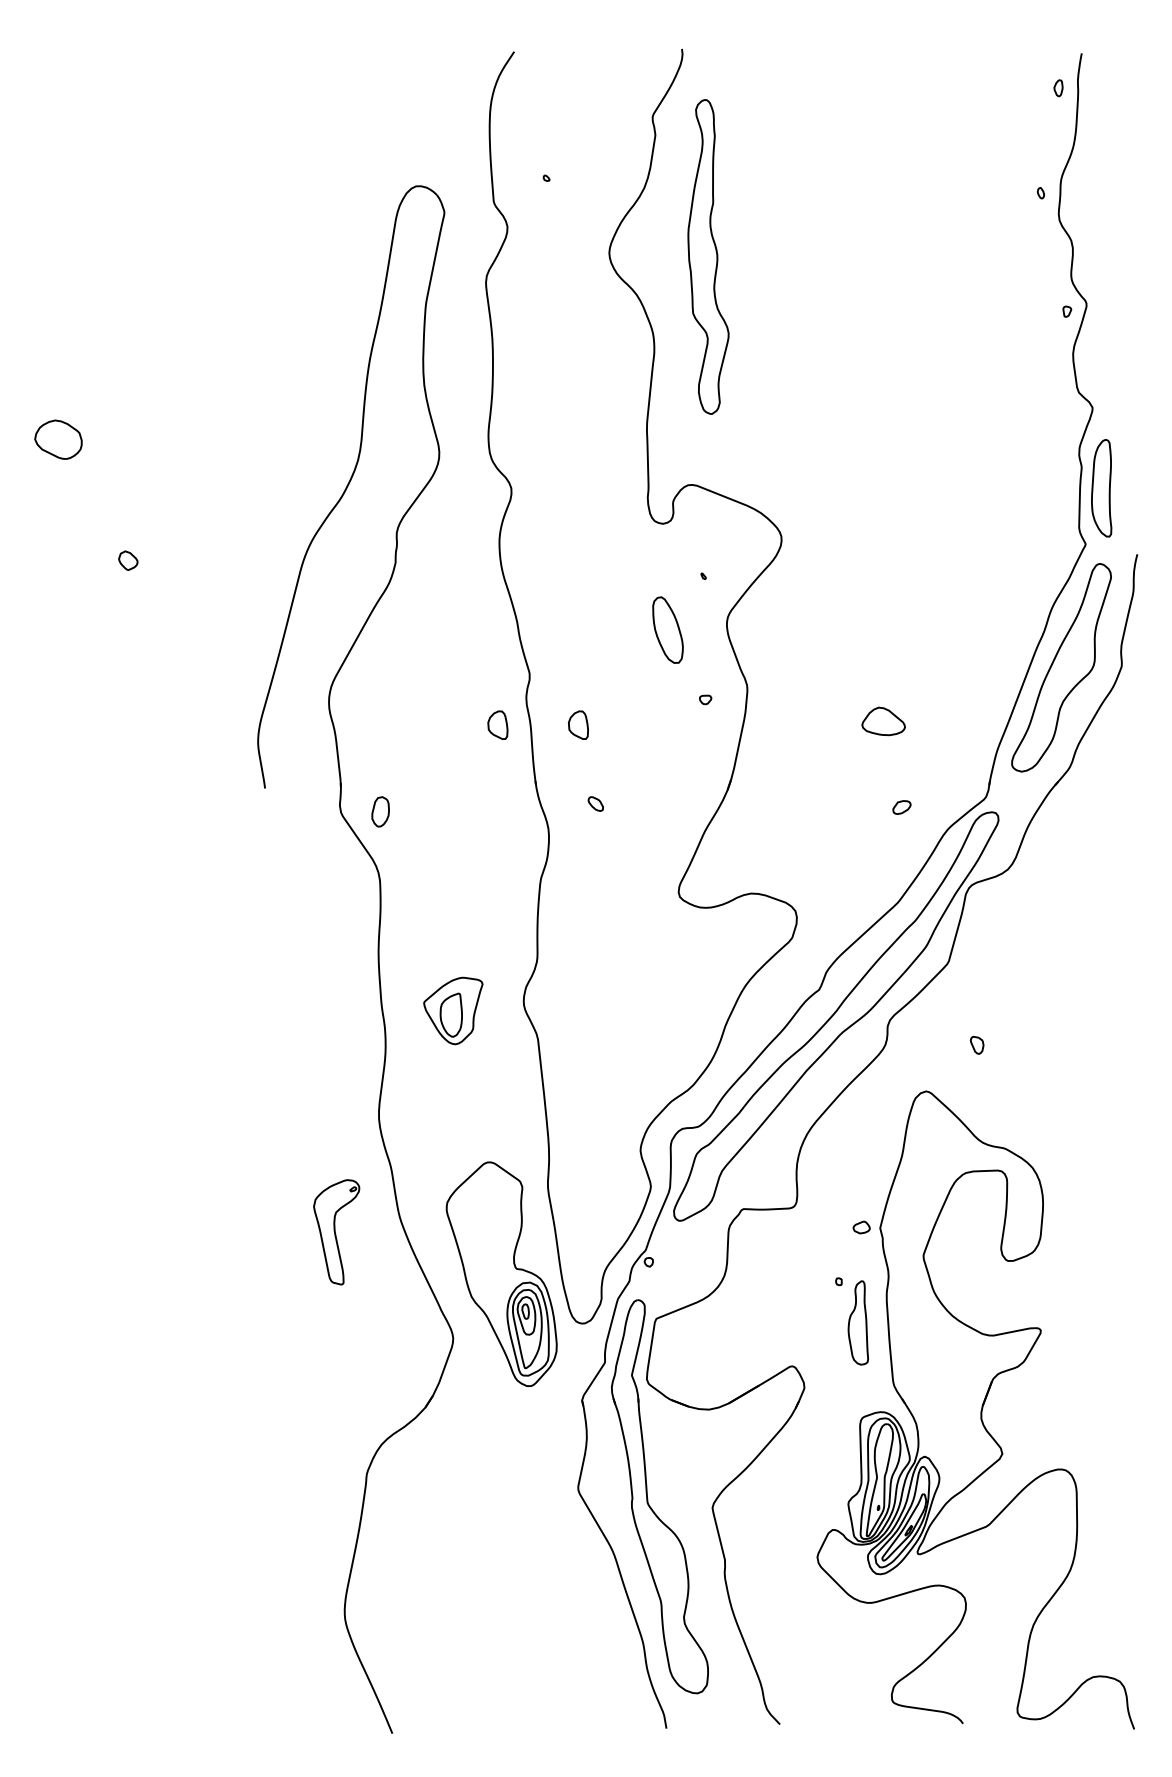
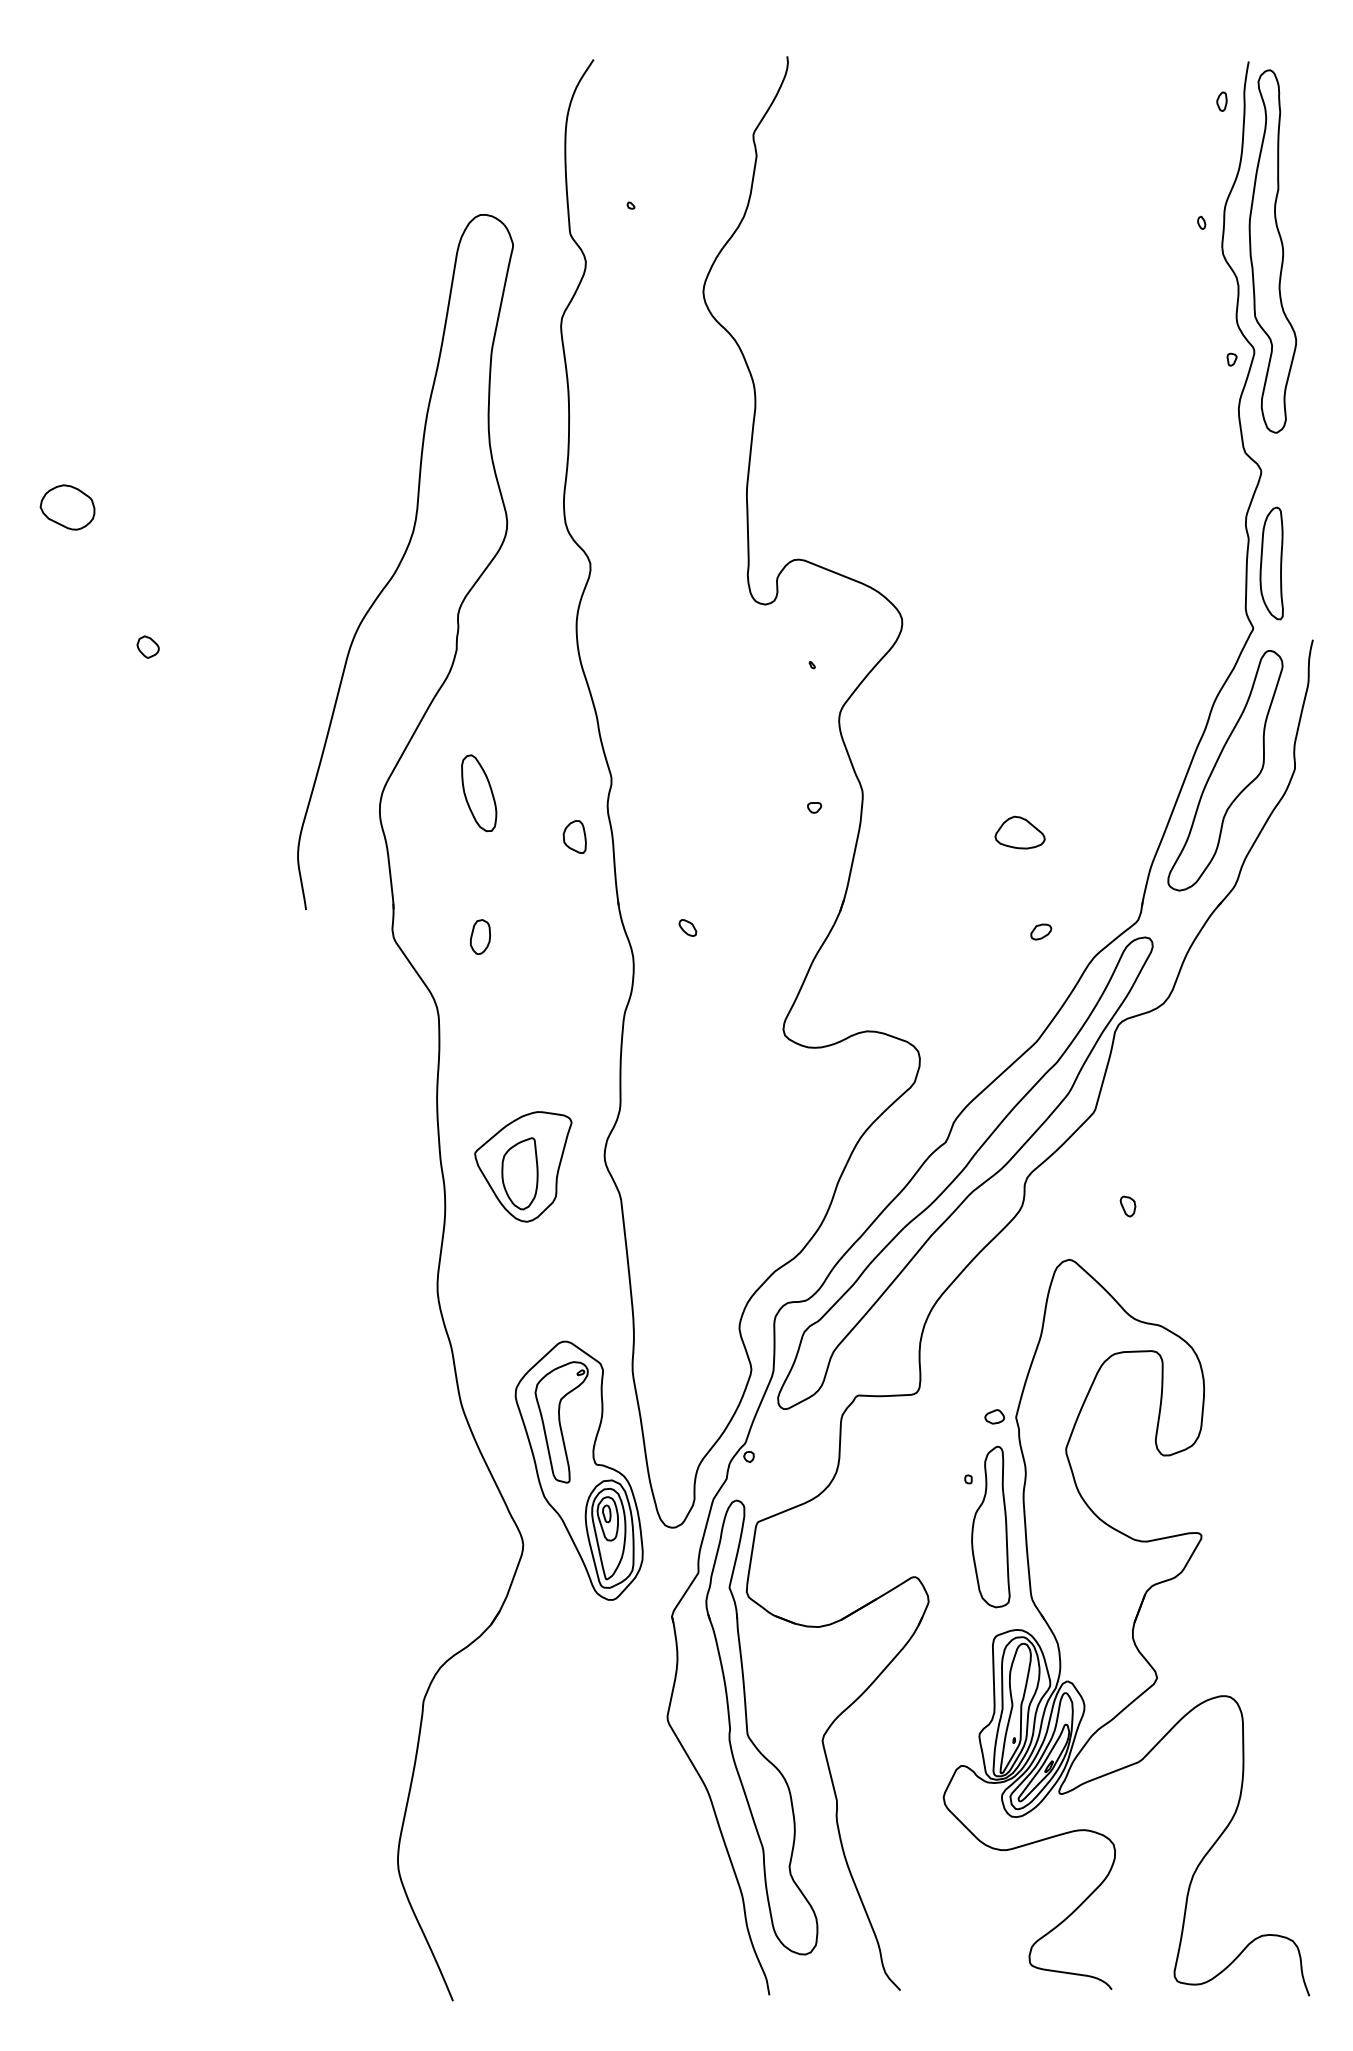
part: (708, 256) -> (1272, 251), moved
part: (668, 630) -> (479, 793), moved
part: (578, 724) -> (667, 836), removed
part: (380, 811) -> (480, 936), moved
part: (453, 1010) -> (523, 1166), size x1.43
part: (336, 1232) -> (561, 1422), moved
part: (858, 1322) -> (990, 1526), size x1.67

